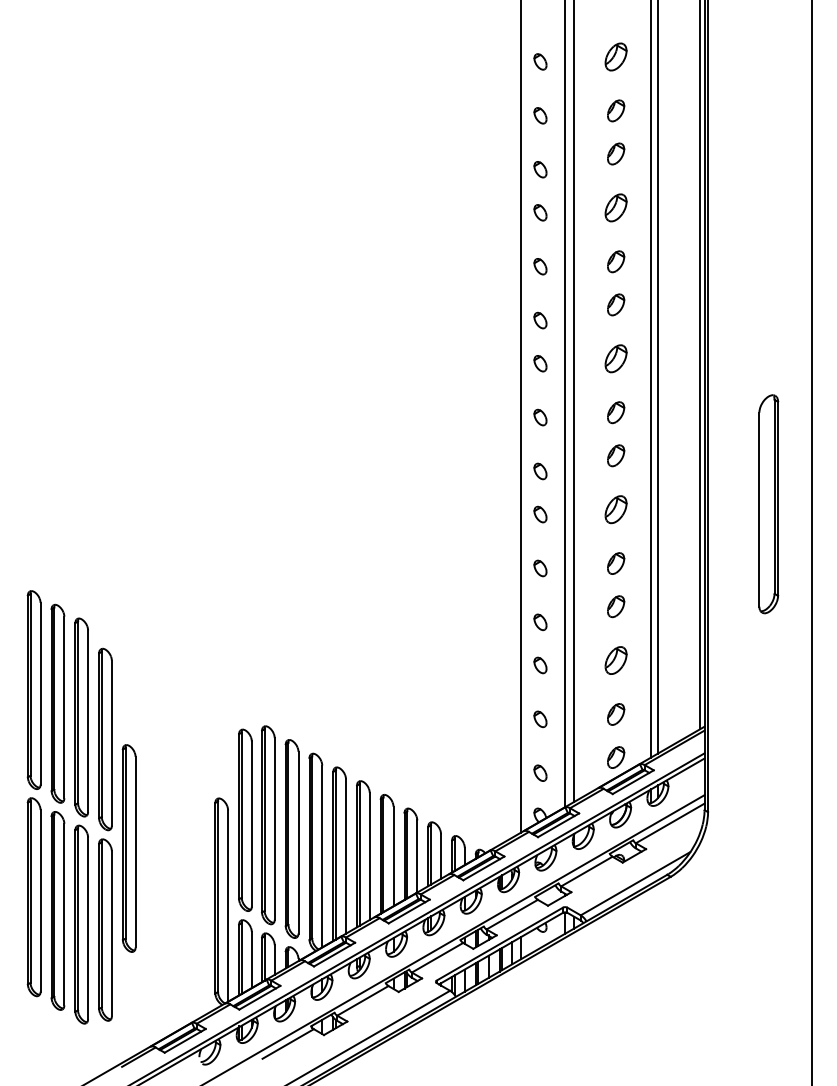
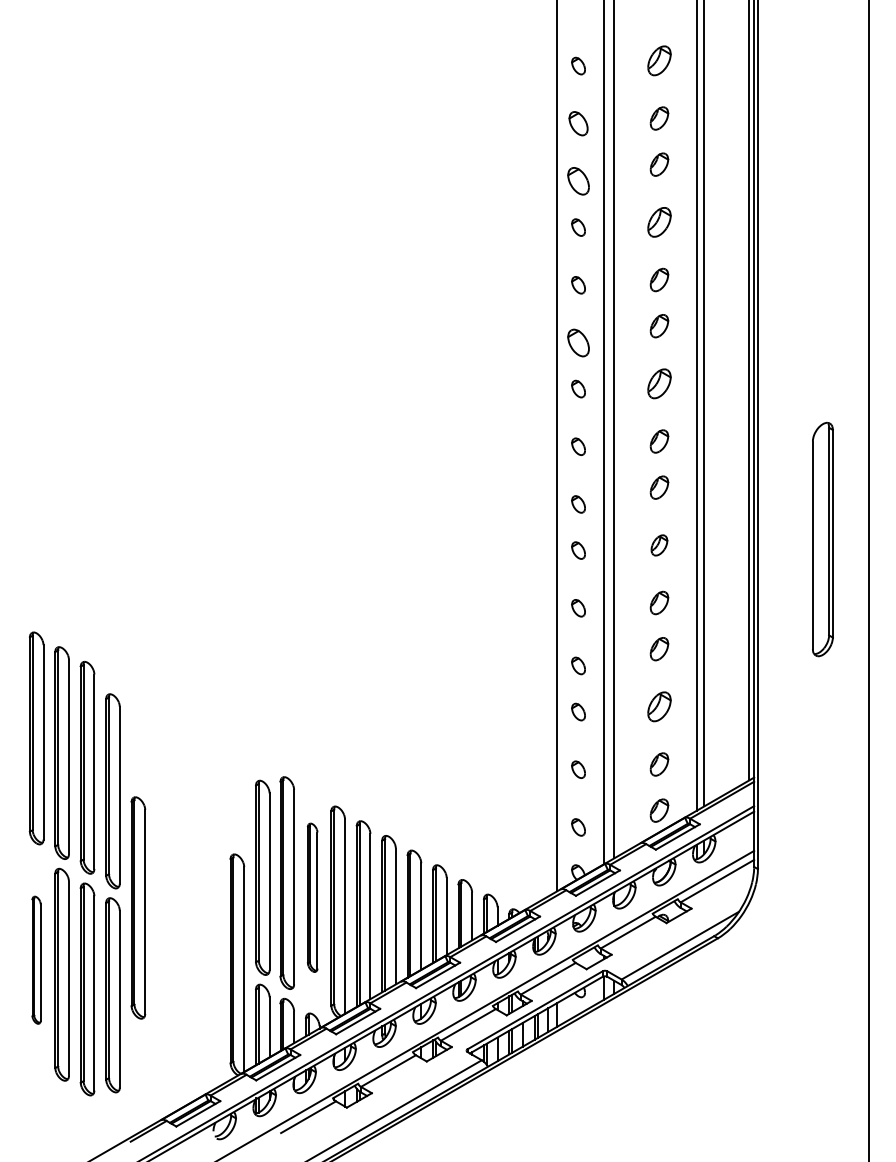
part: (540, 115) -> (578, 123), size x1.4
part: (540, 169) -> (578, 181), size x1.6
part: (540, 320) -> (578, 342), size x1.6
part: (615, 509) -> (658, 545), size x0.7
part: (291, 838) -> (312, 897), size x0.7
part: (33, 897) -> (35, 960), size x0.6

